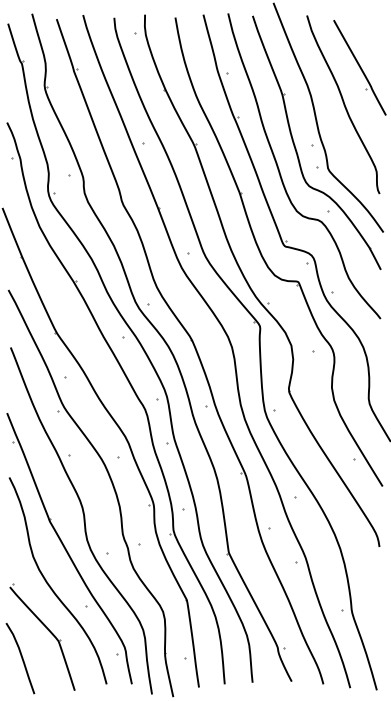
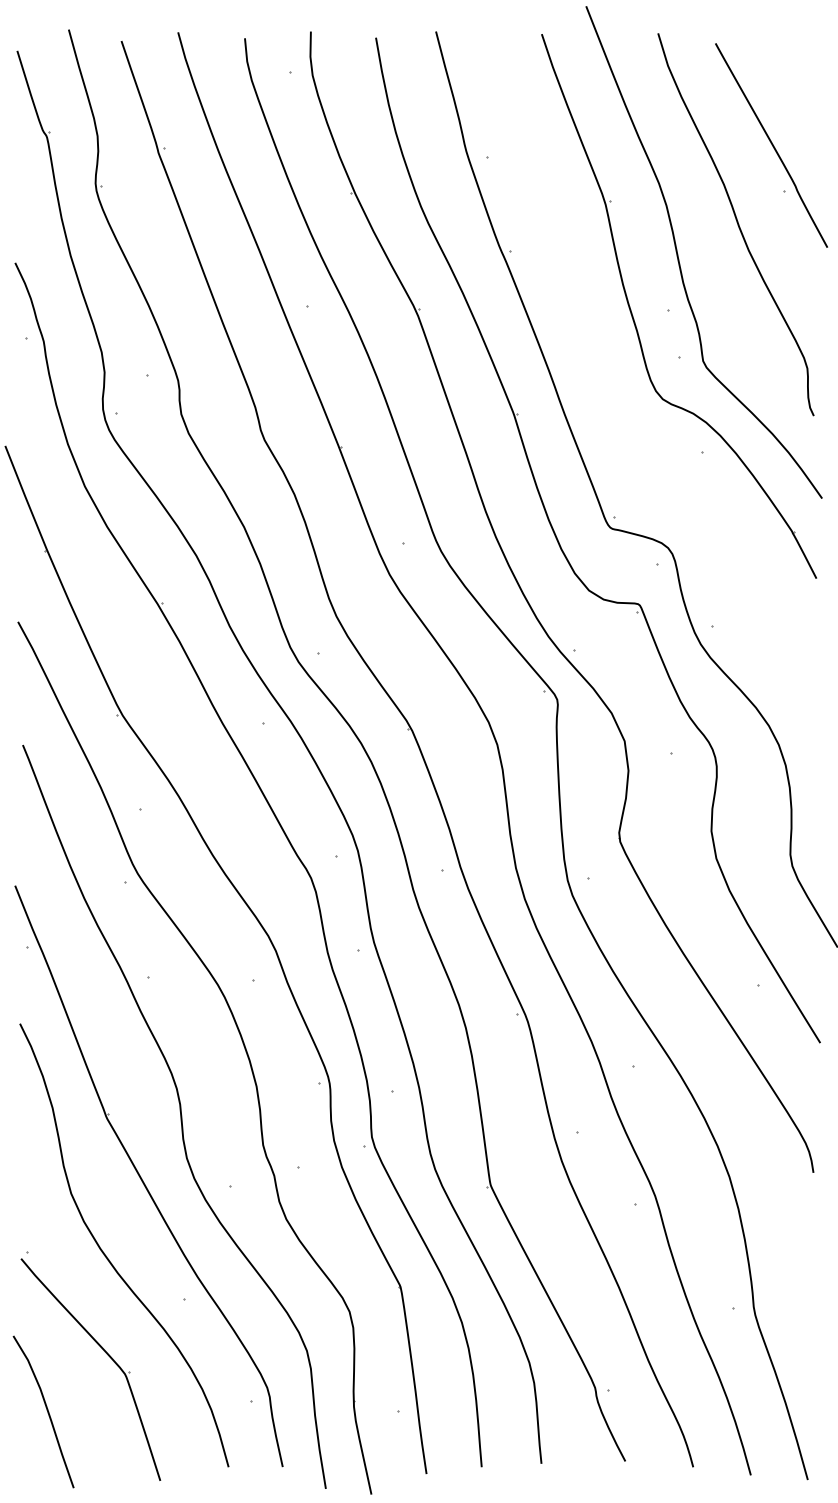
curve: (280, 171) -> (601, 367), removed

